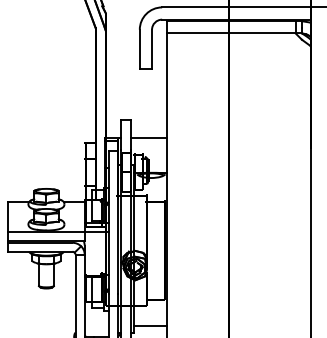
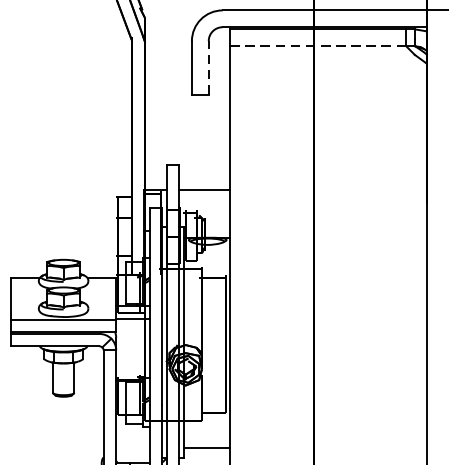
line: (230, 33) -> (316, 46), solid -> dashed
line: (152, 48) -> (209, 66), solid -> dashed

